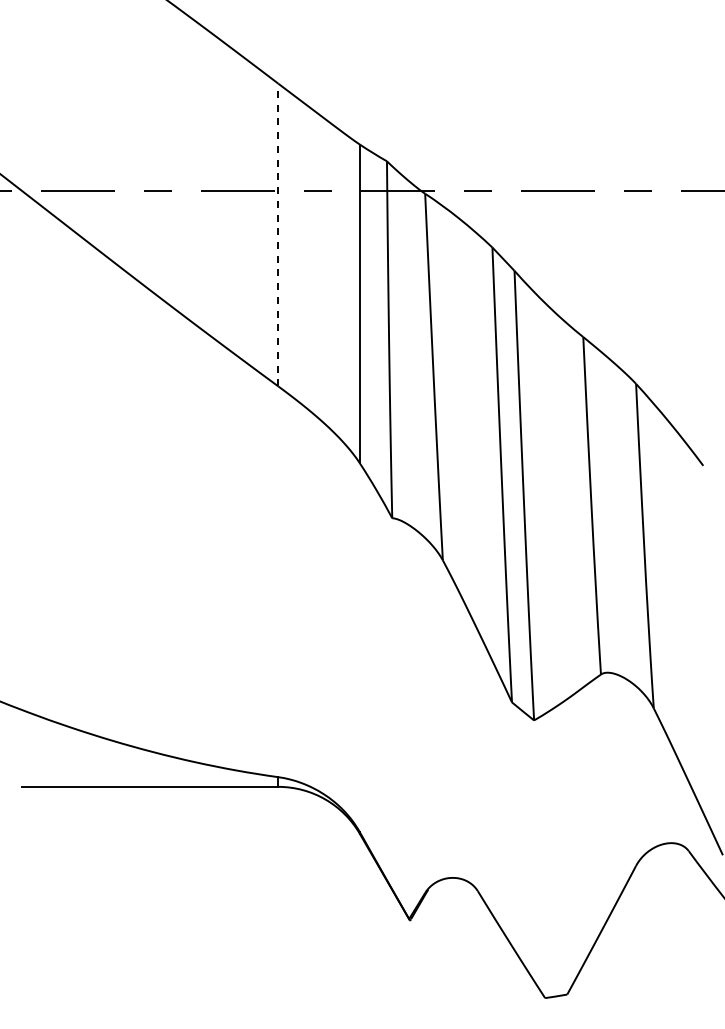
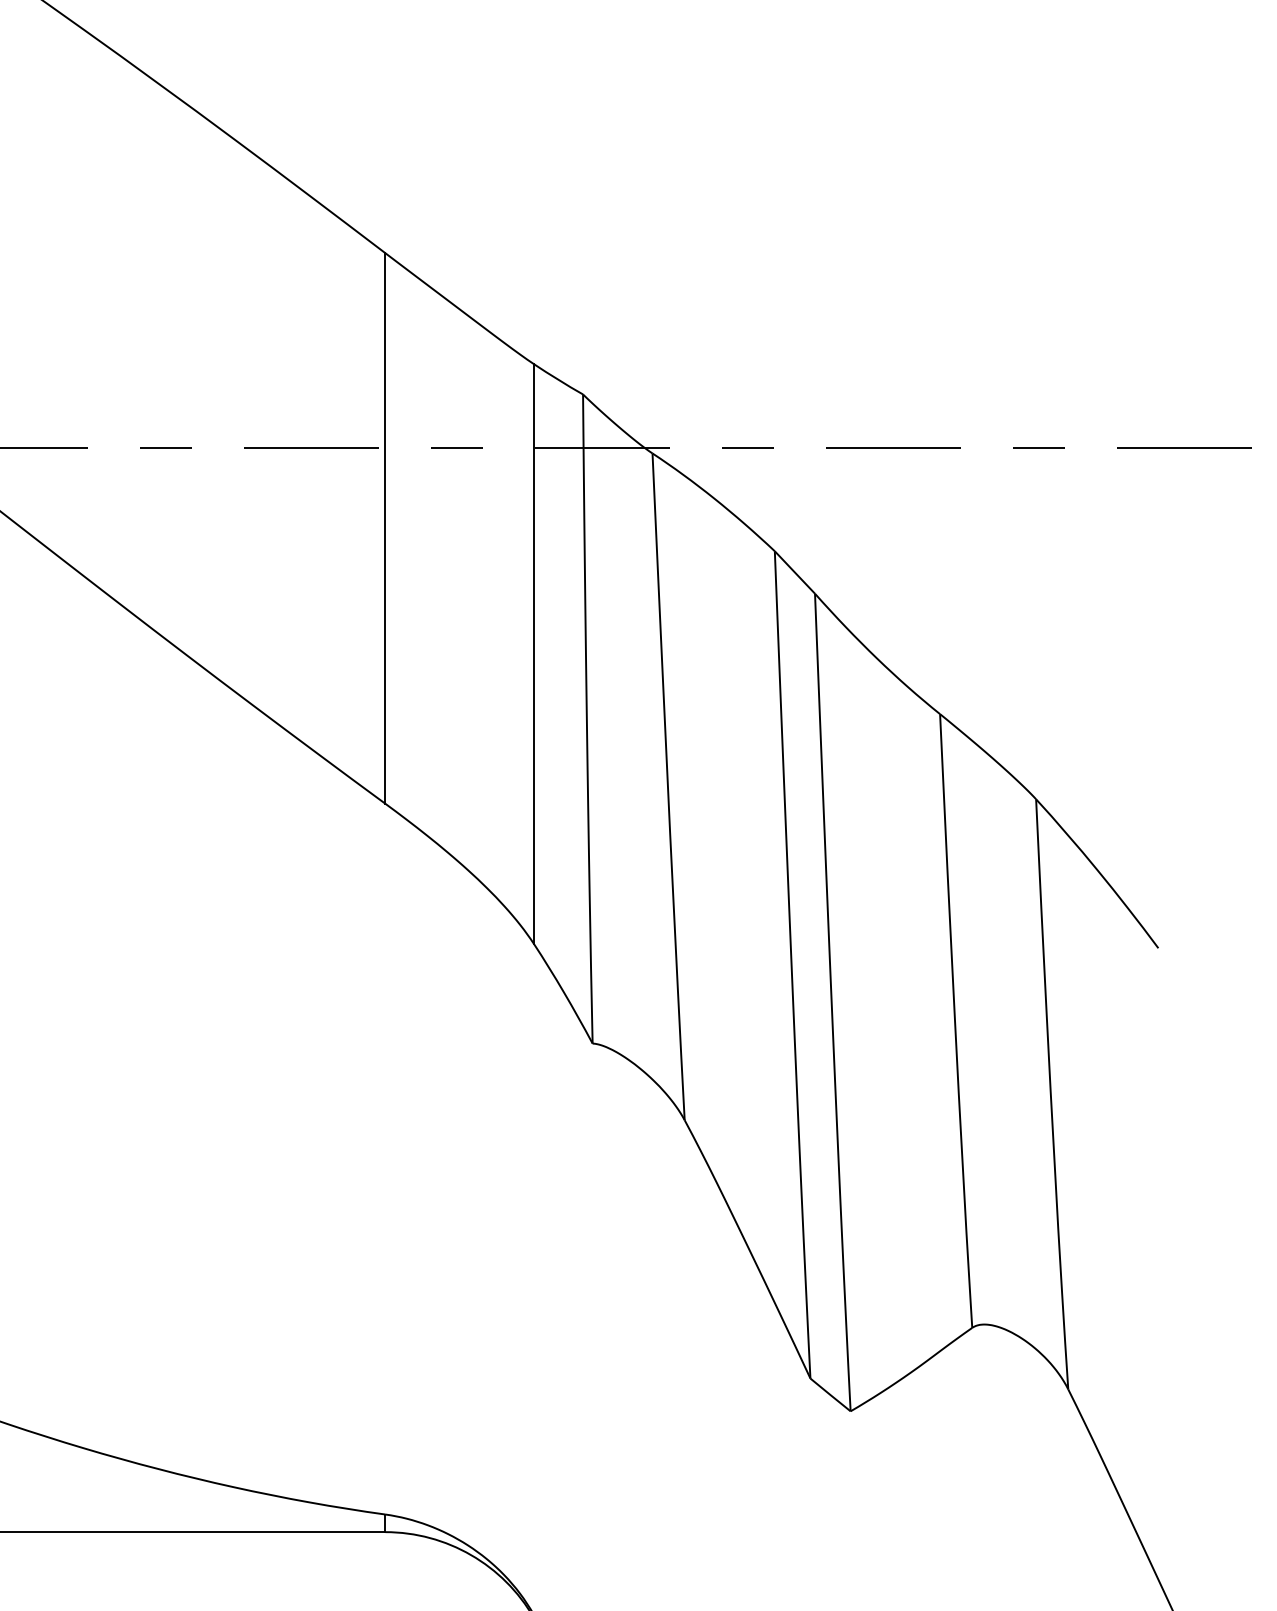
line: (278, 234) -> (385, 527), dashed -> solid

